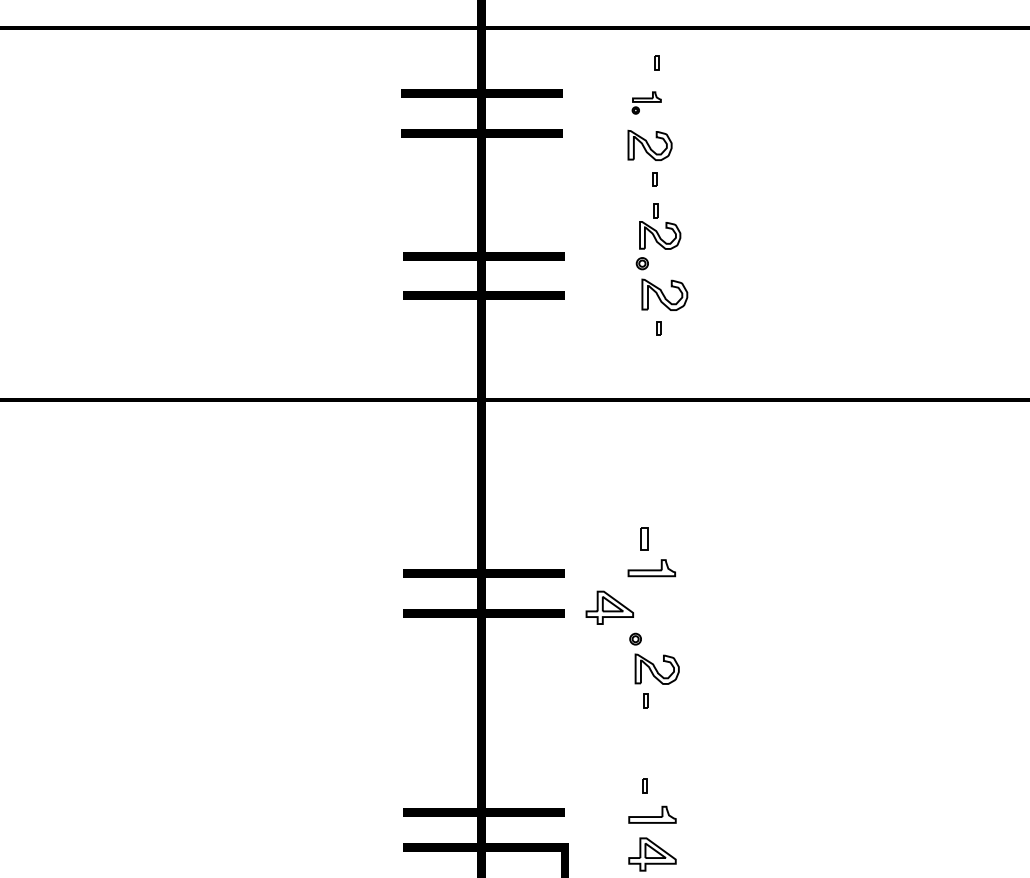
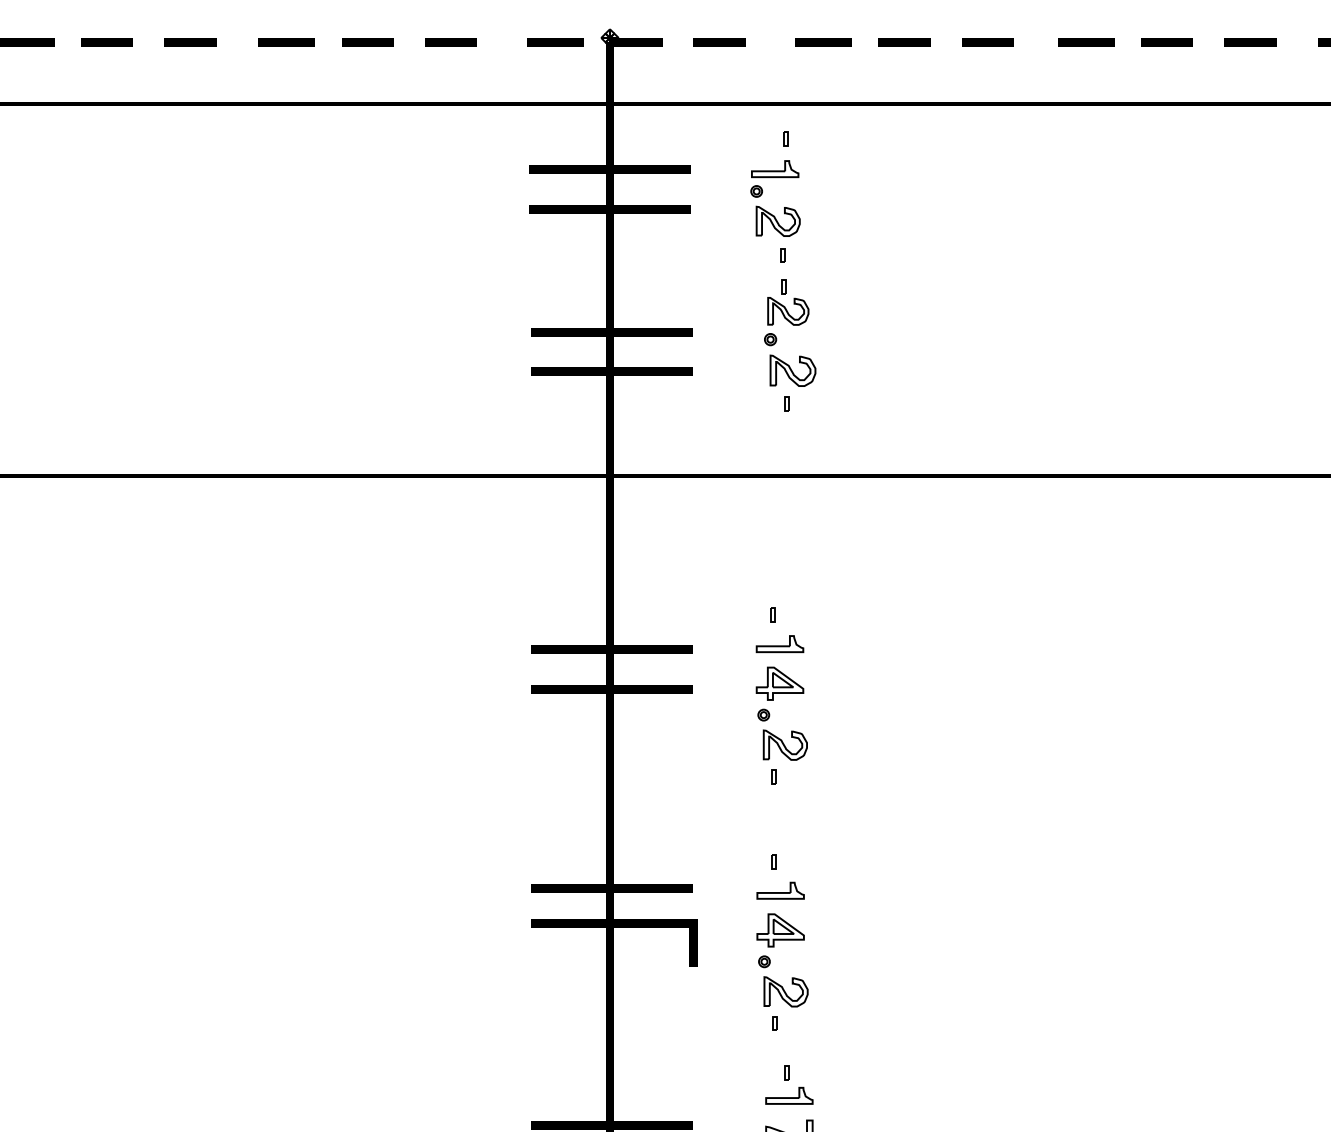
part: (646, 102) -> (774, 178), size x1.67
part: (644, 538) -> (772, 614), size x0.62
part: (609, 607) -> (779, 683), moved

